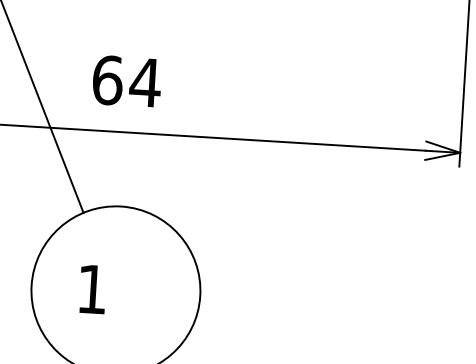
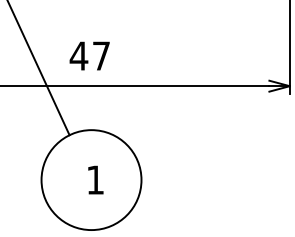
text: (125, 80) -> (89, 55), 64 -> 47
text: (92, 288) -> (95, 179), moved

